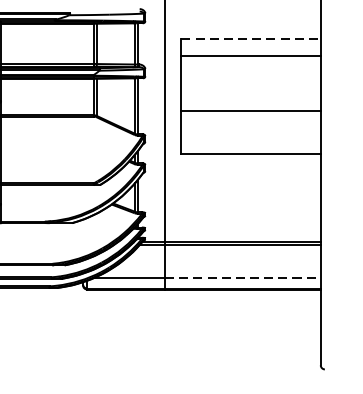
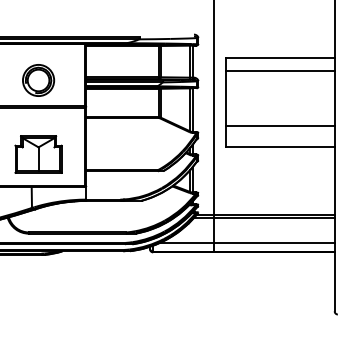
line: (252, 38) -> (281, 57), dashed -> solid
line: (251, 110) -> (280, 125), moved
line: (243, 278) -> (274, 243), dashed -> solid

